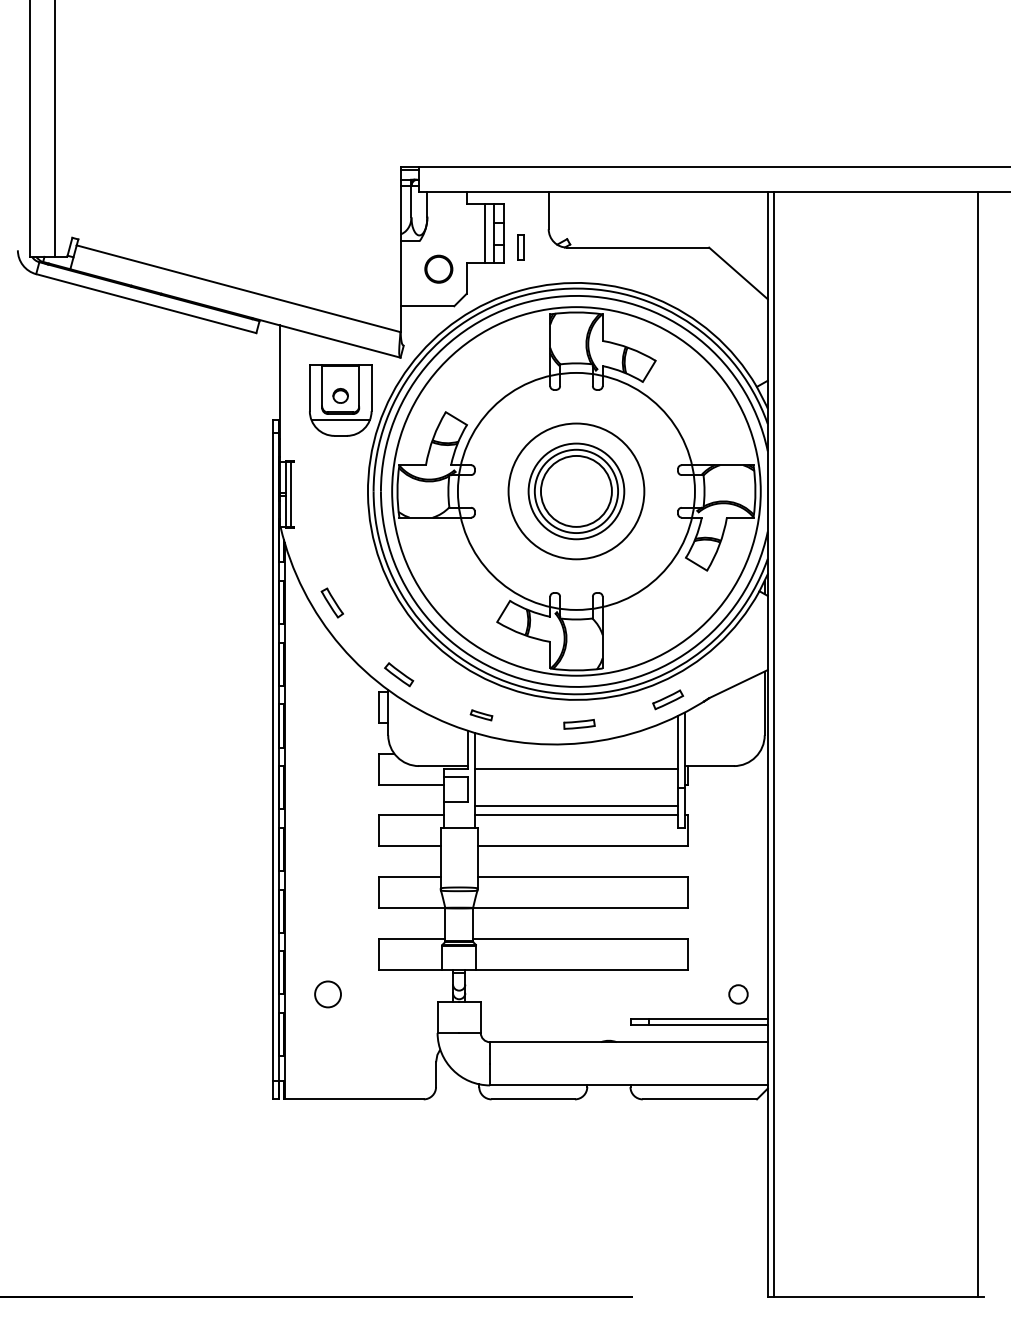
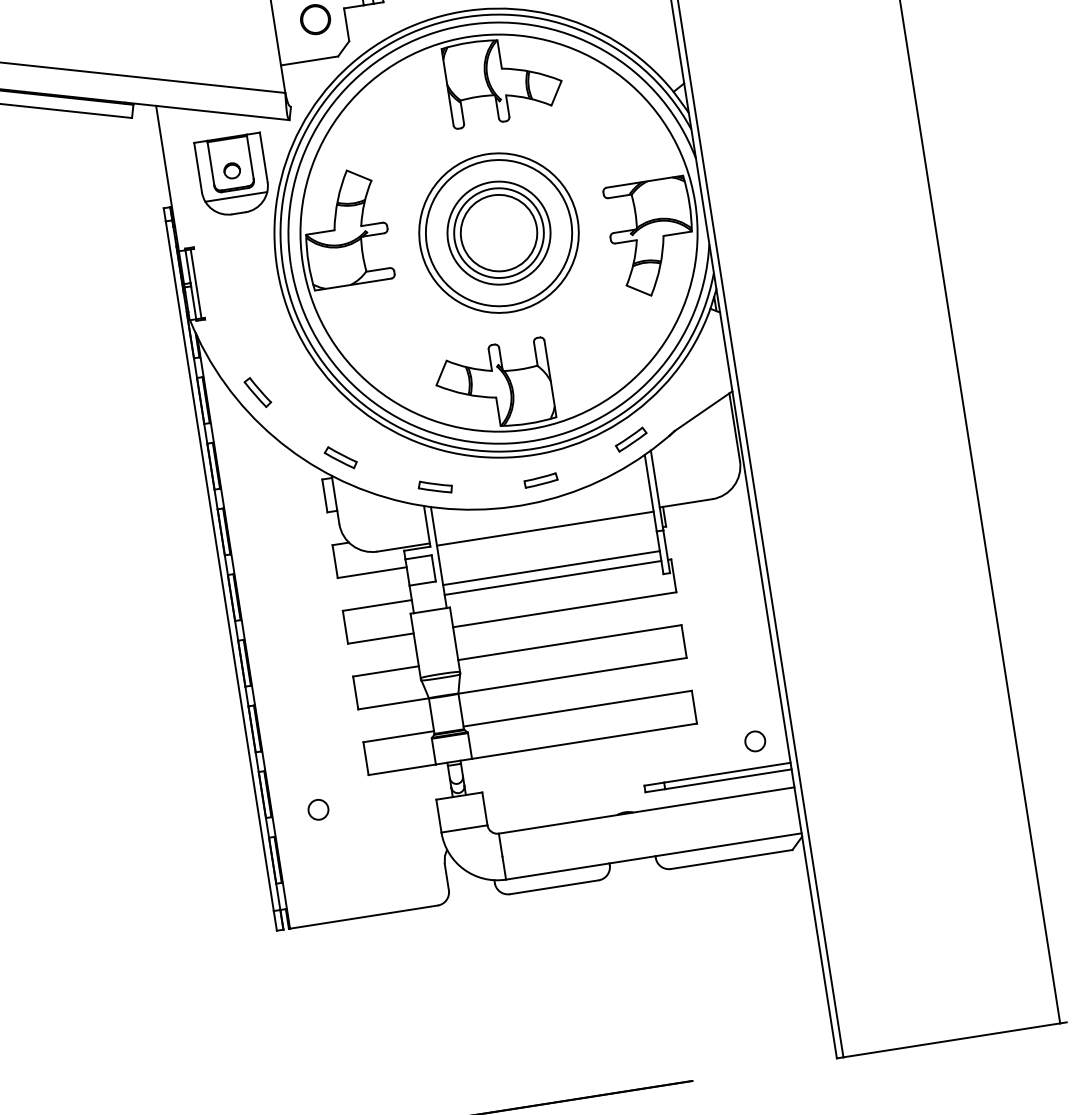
circle: (576, 491) -> (499, 233), size x0.62
part: (481, 715) -> (435, 487), size x1.43
circle: (327, 994) -> (317, 809), size x0.71

